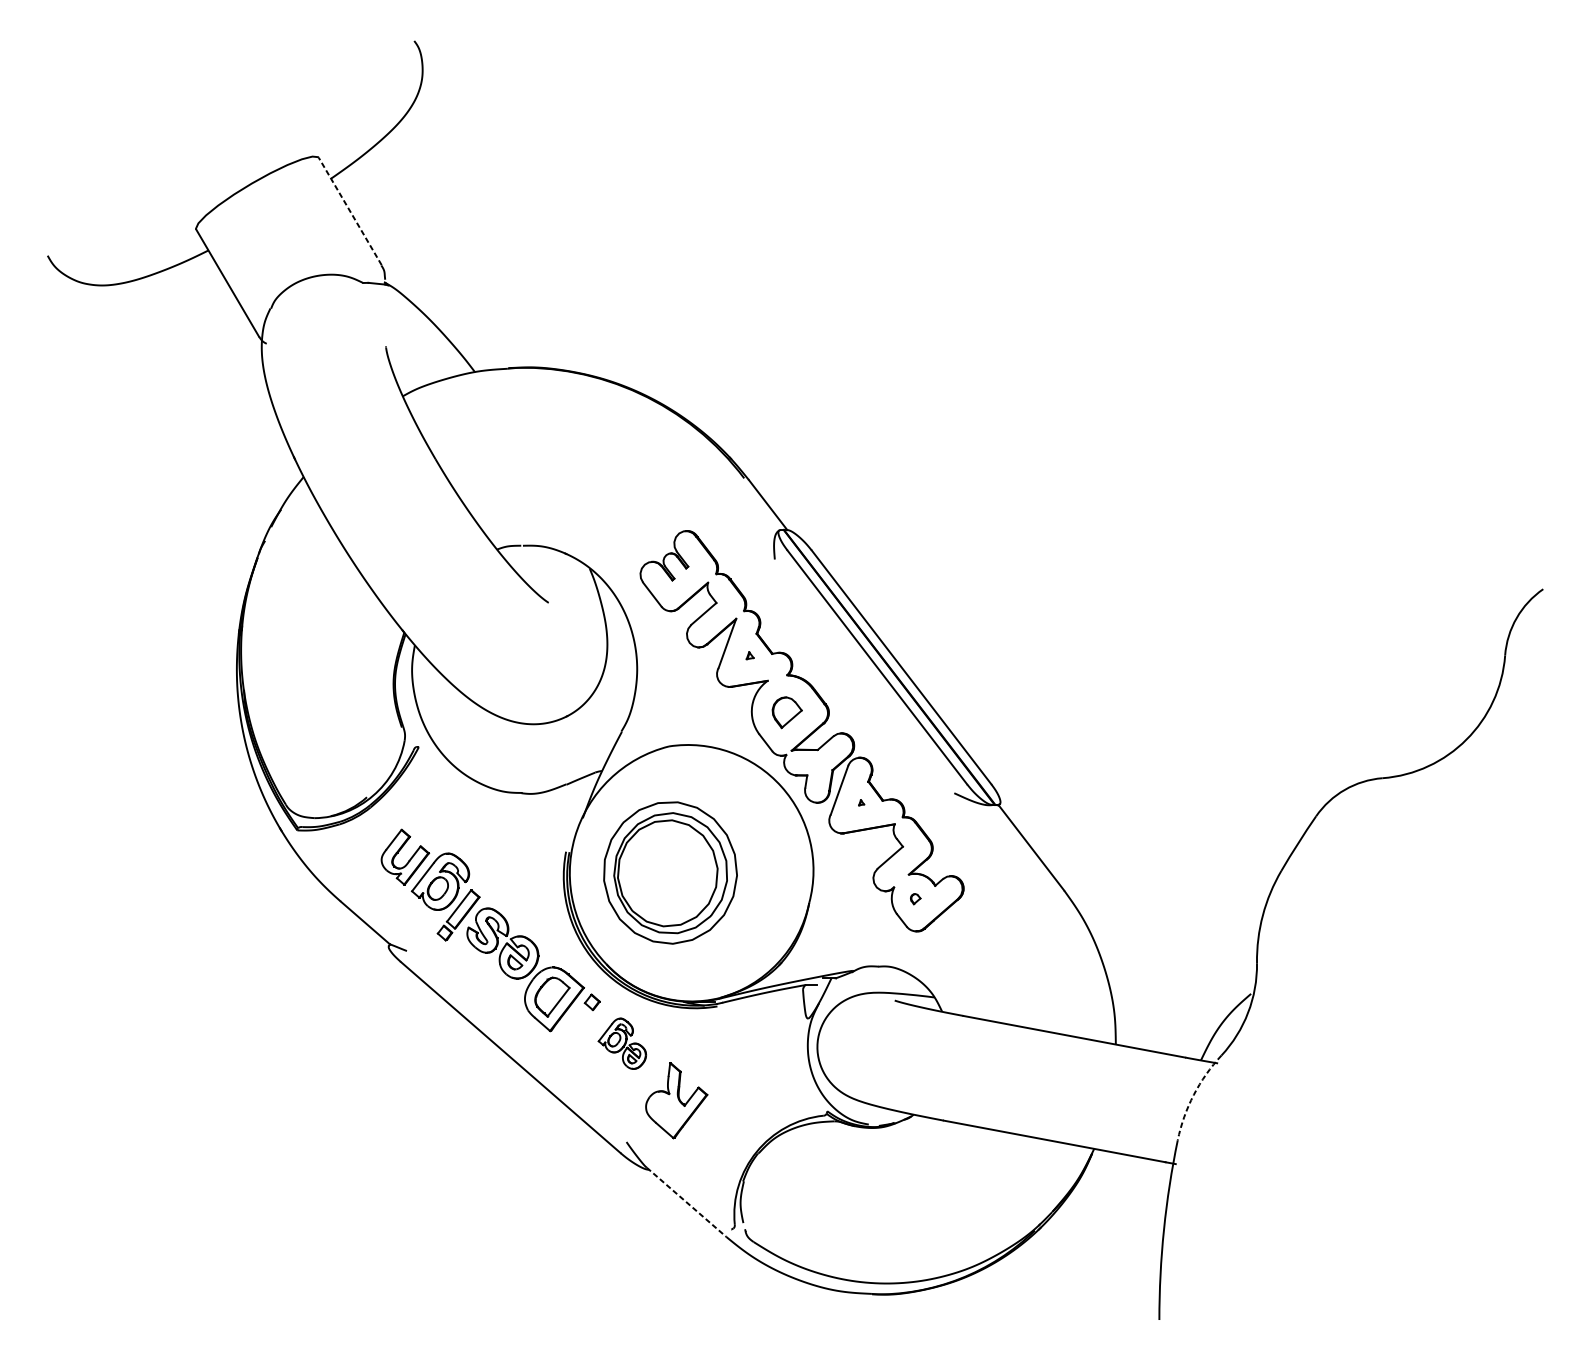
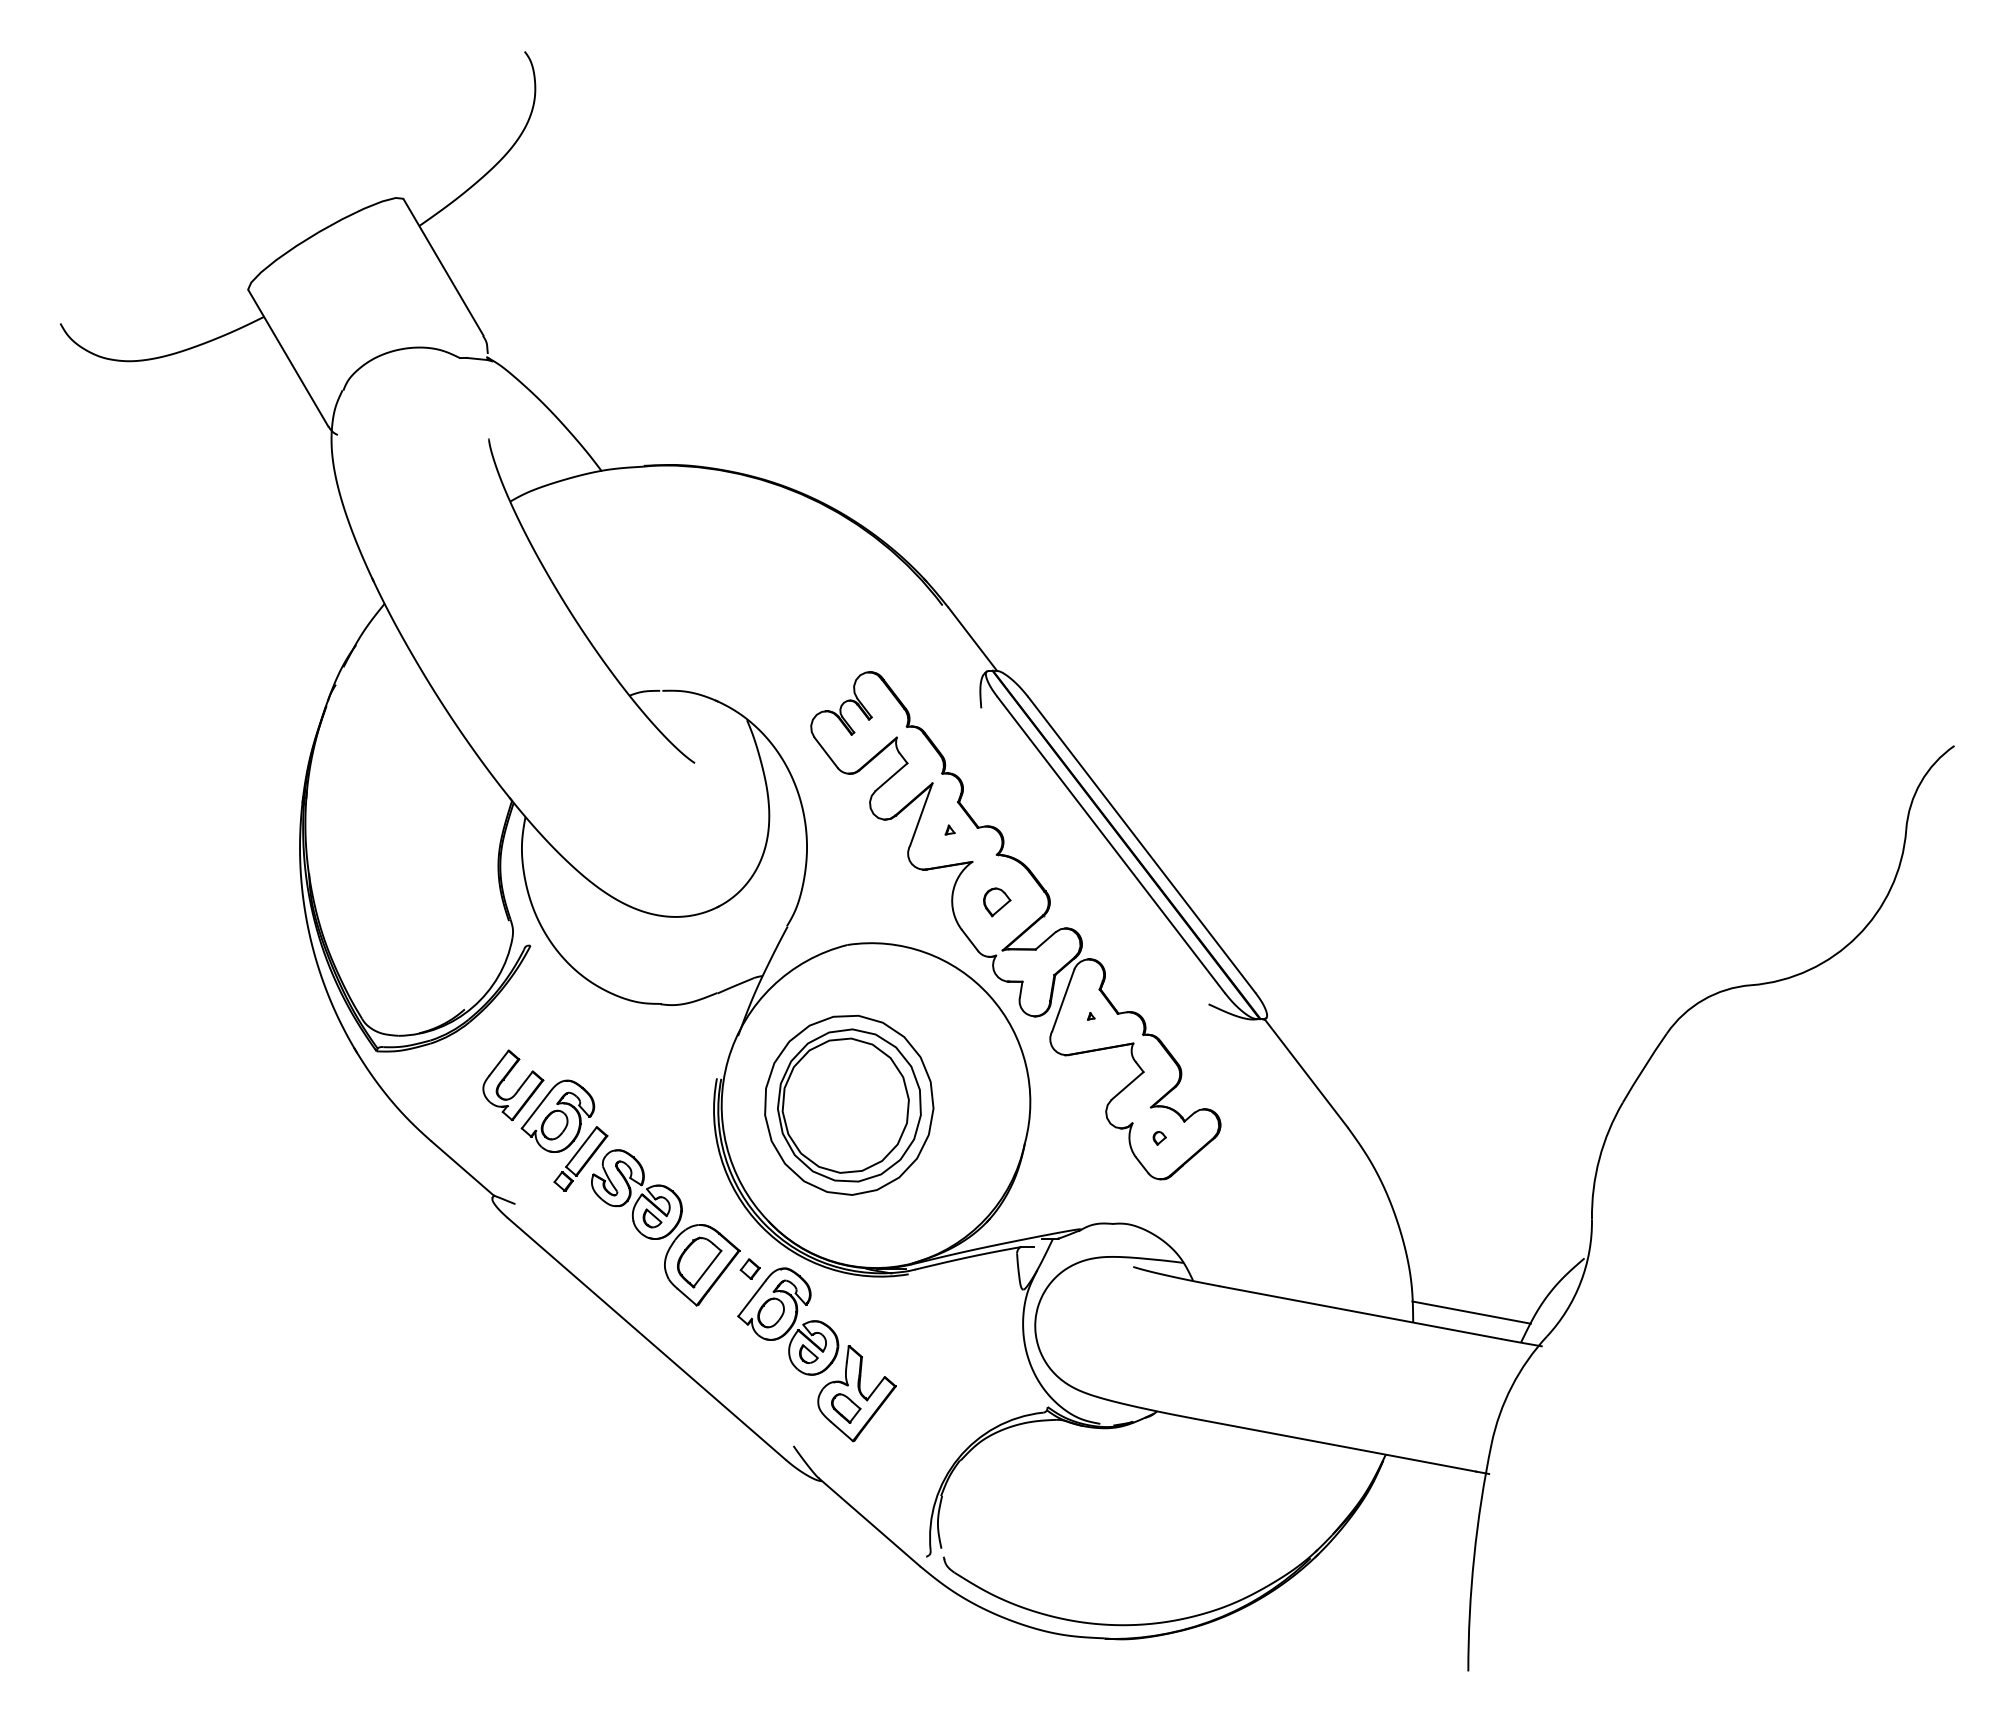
line: (350, 211) -> (443, 267), dashed -> solid
part: (787, 712) -> (997, 902), size x0.71
line: (1161, 1036) -> (1471, 1312), added
part: (622, 1043) -> (788, 1321), size x1.67
arc: (1193, 1095) -> (1511, 1386), dashed -> solid
part: (668, 1112) -> (846, 1408), added
line: (686, 1202) -> (869, 1522), dashed -> solid

